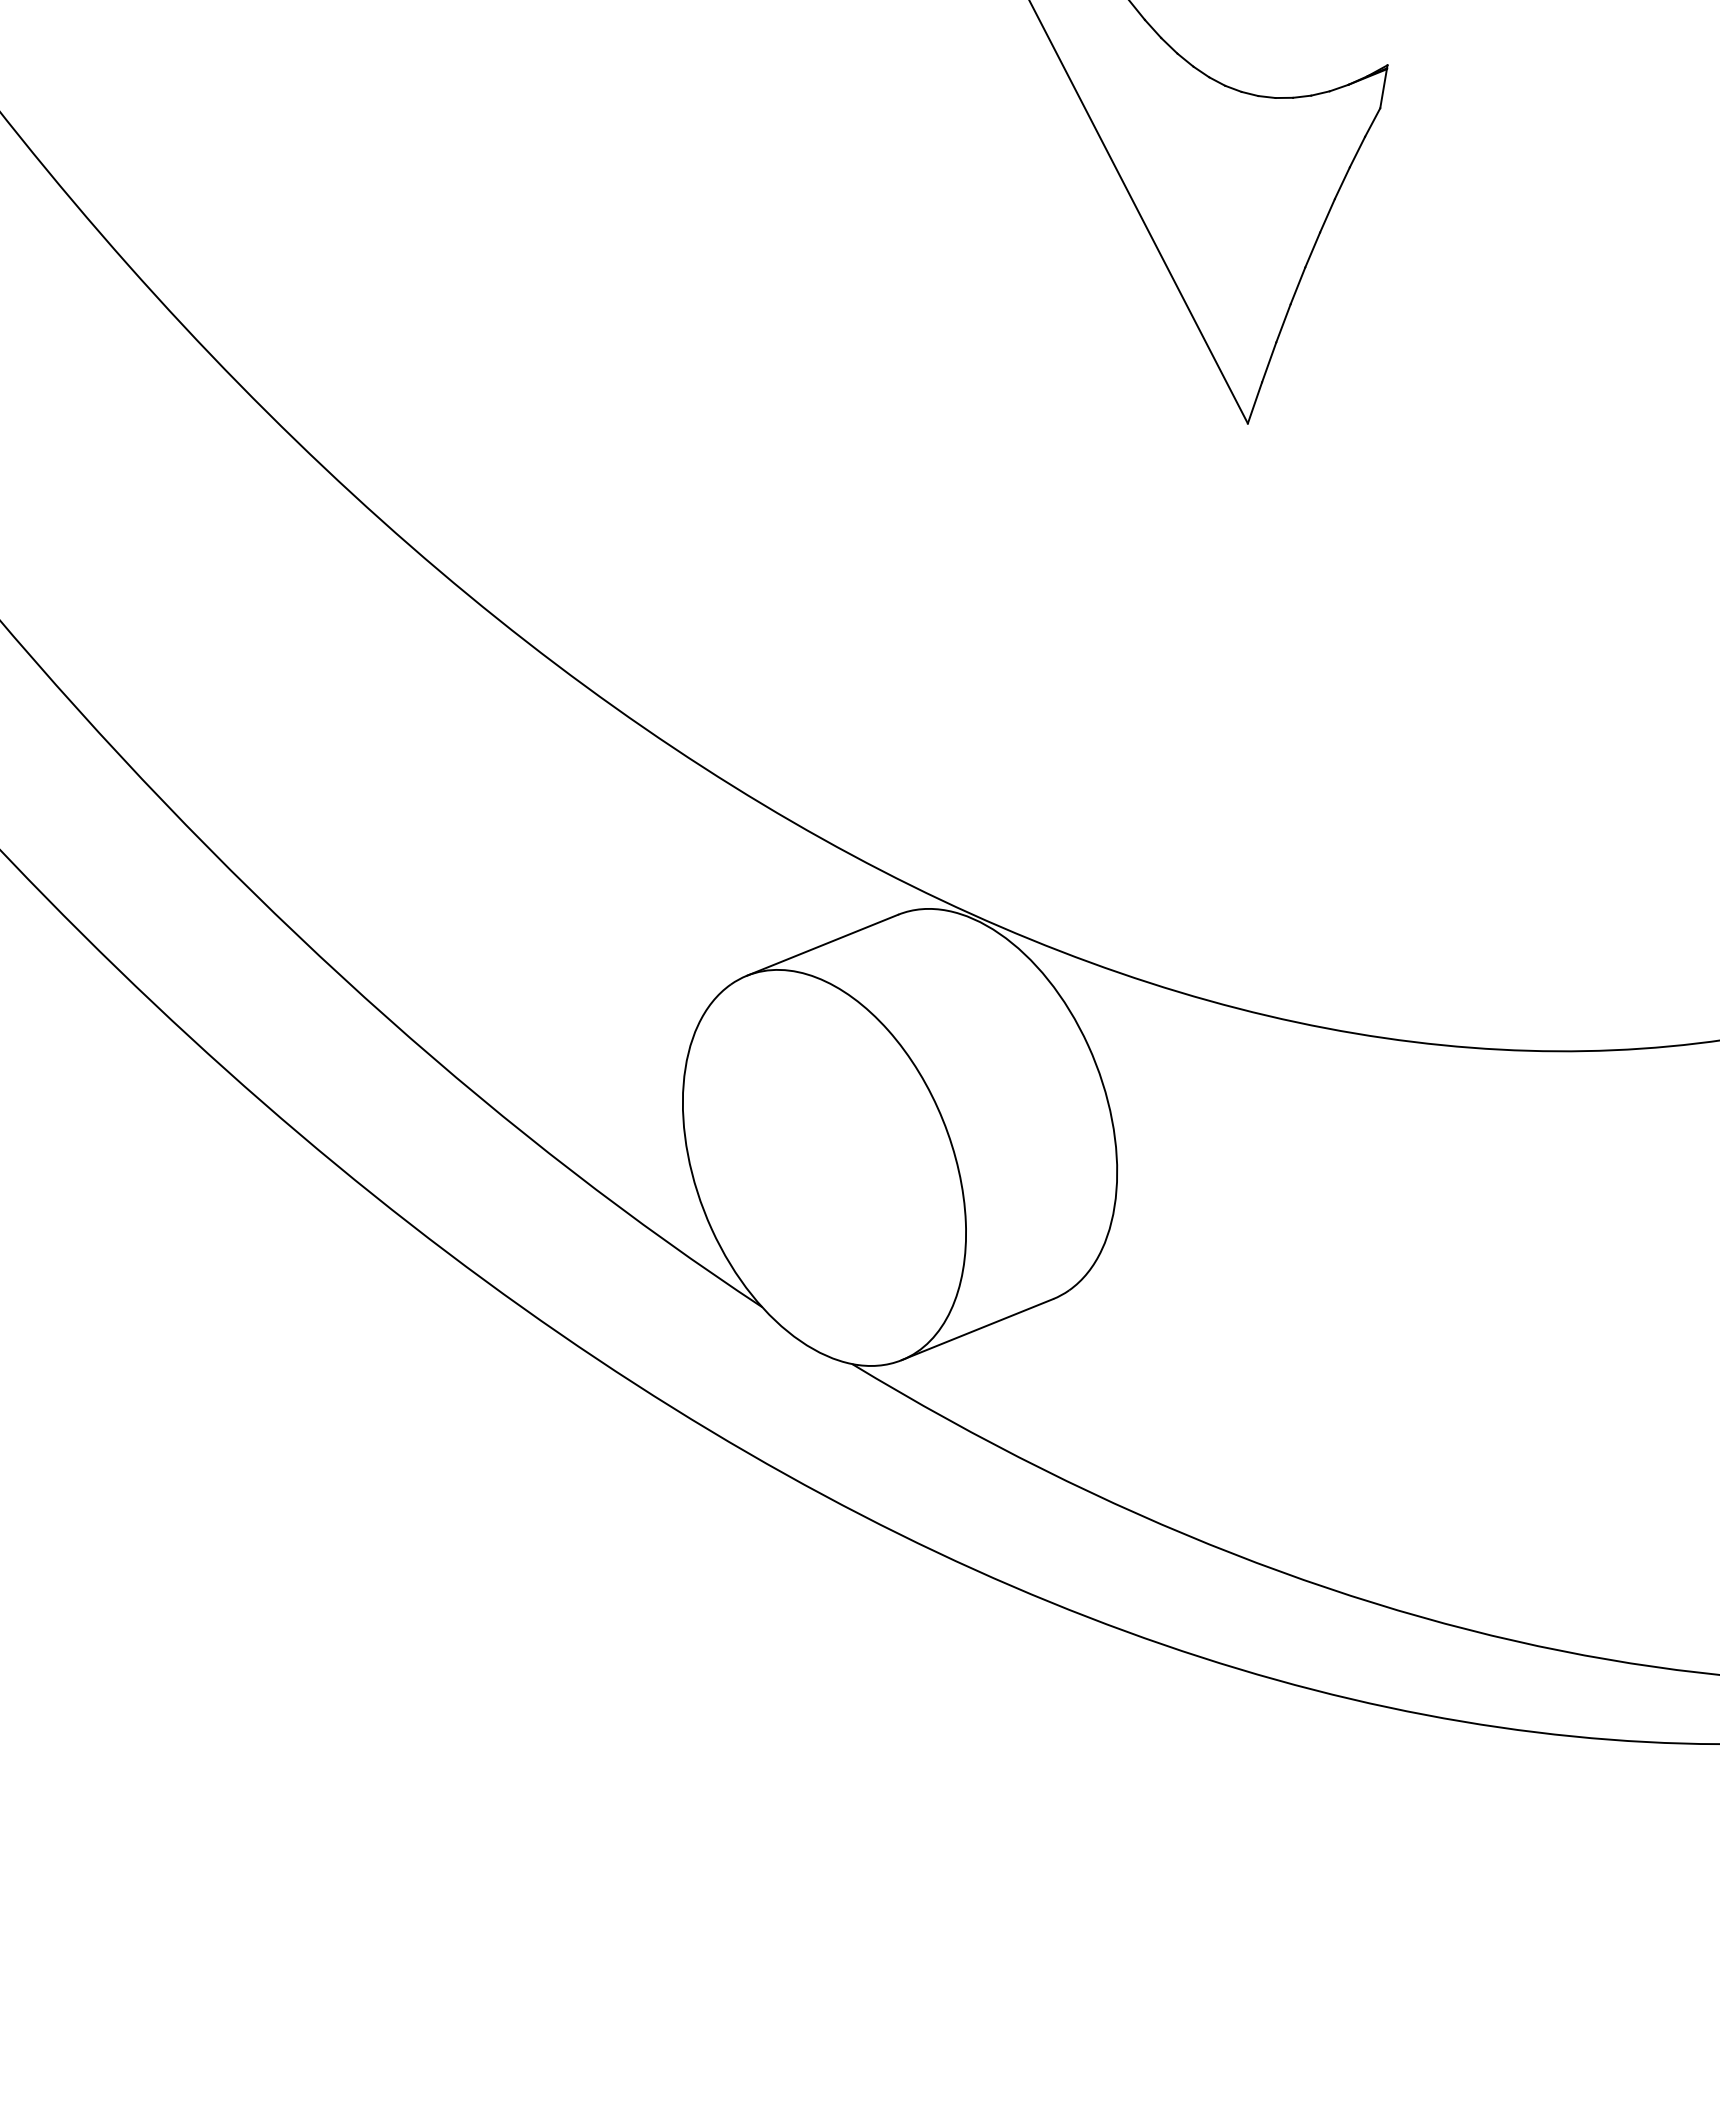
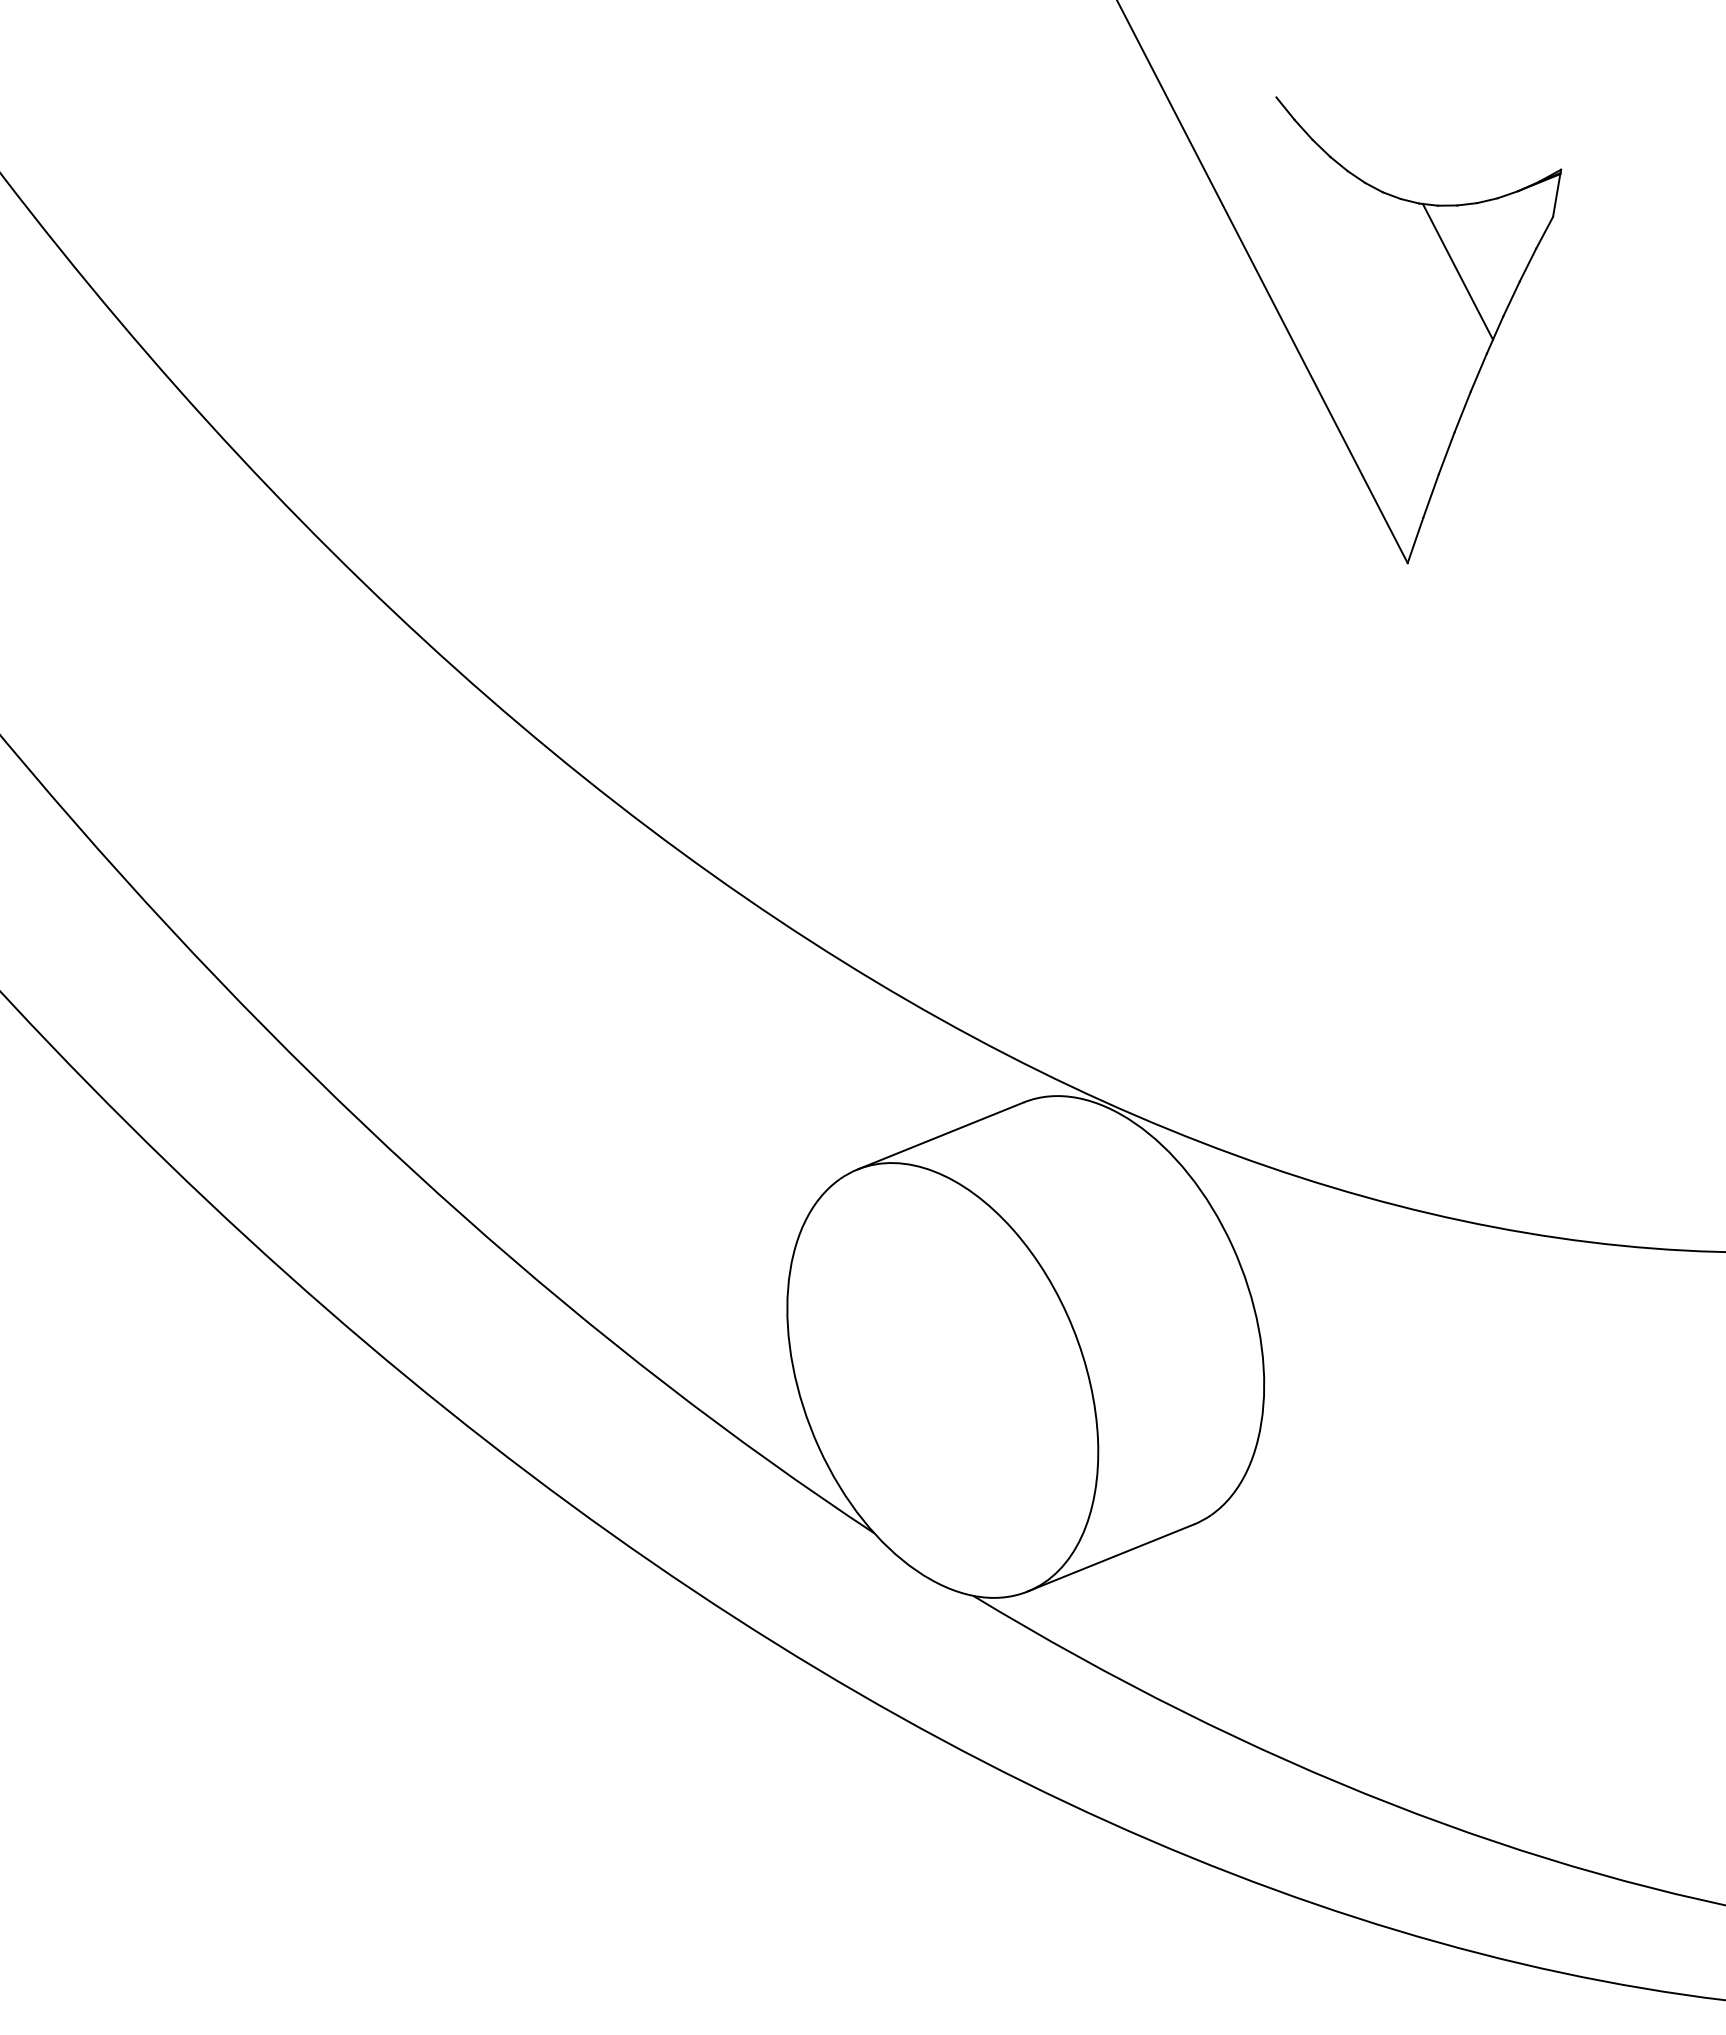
line: (1293, 158) -> (1457, 272), added

